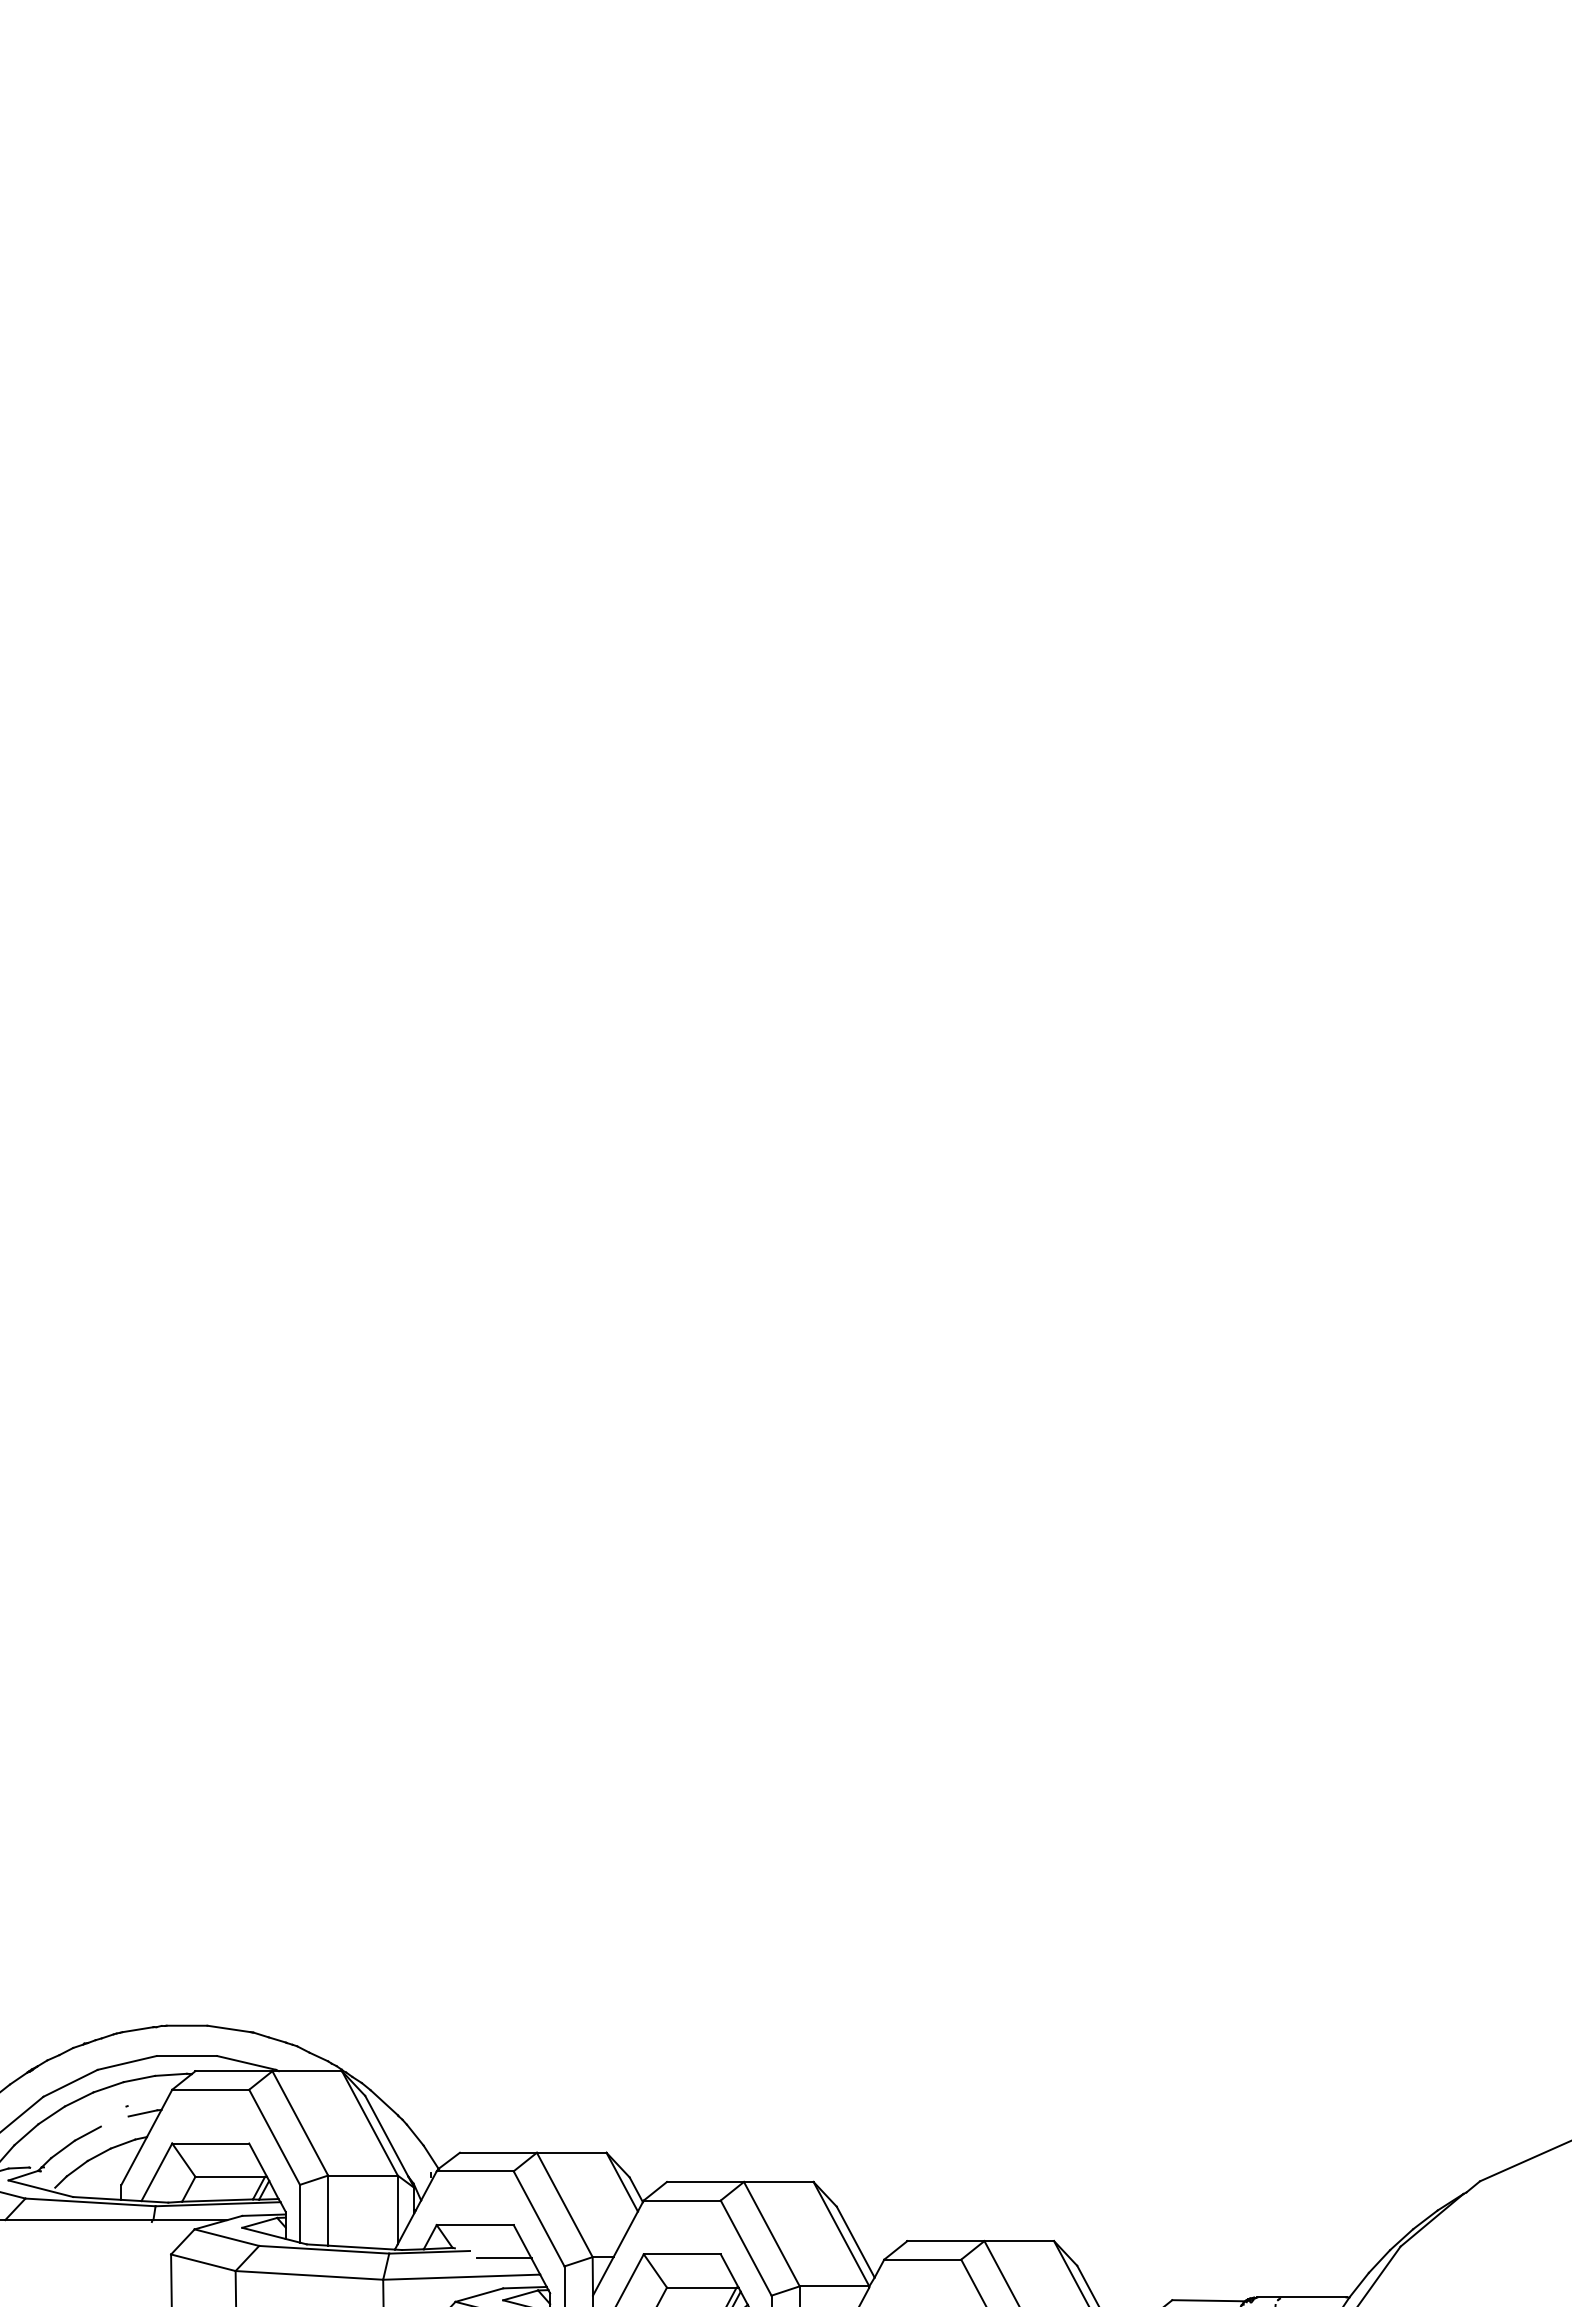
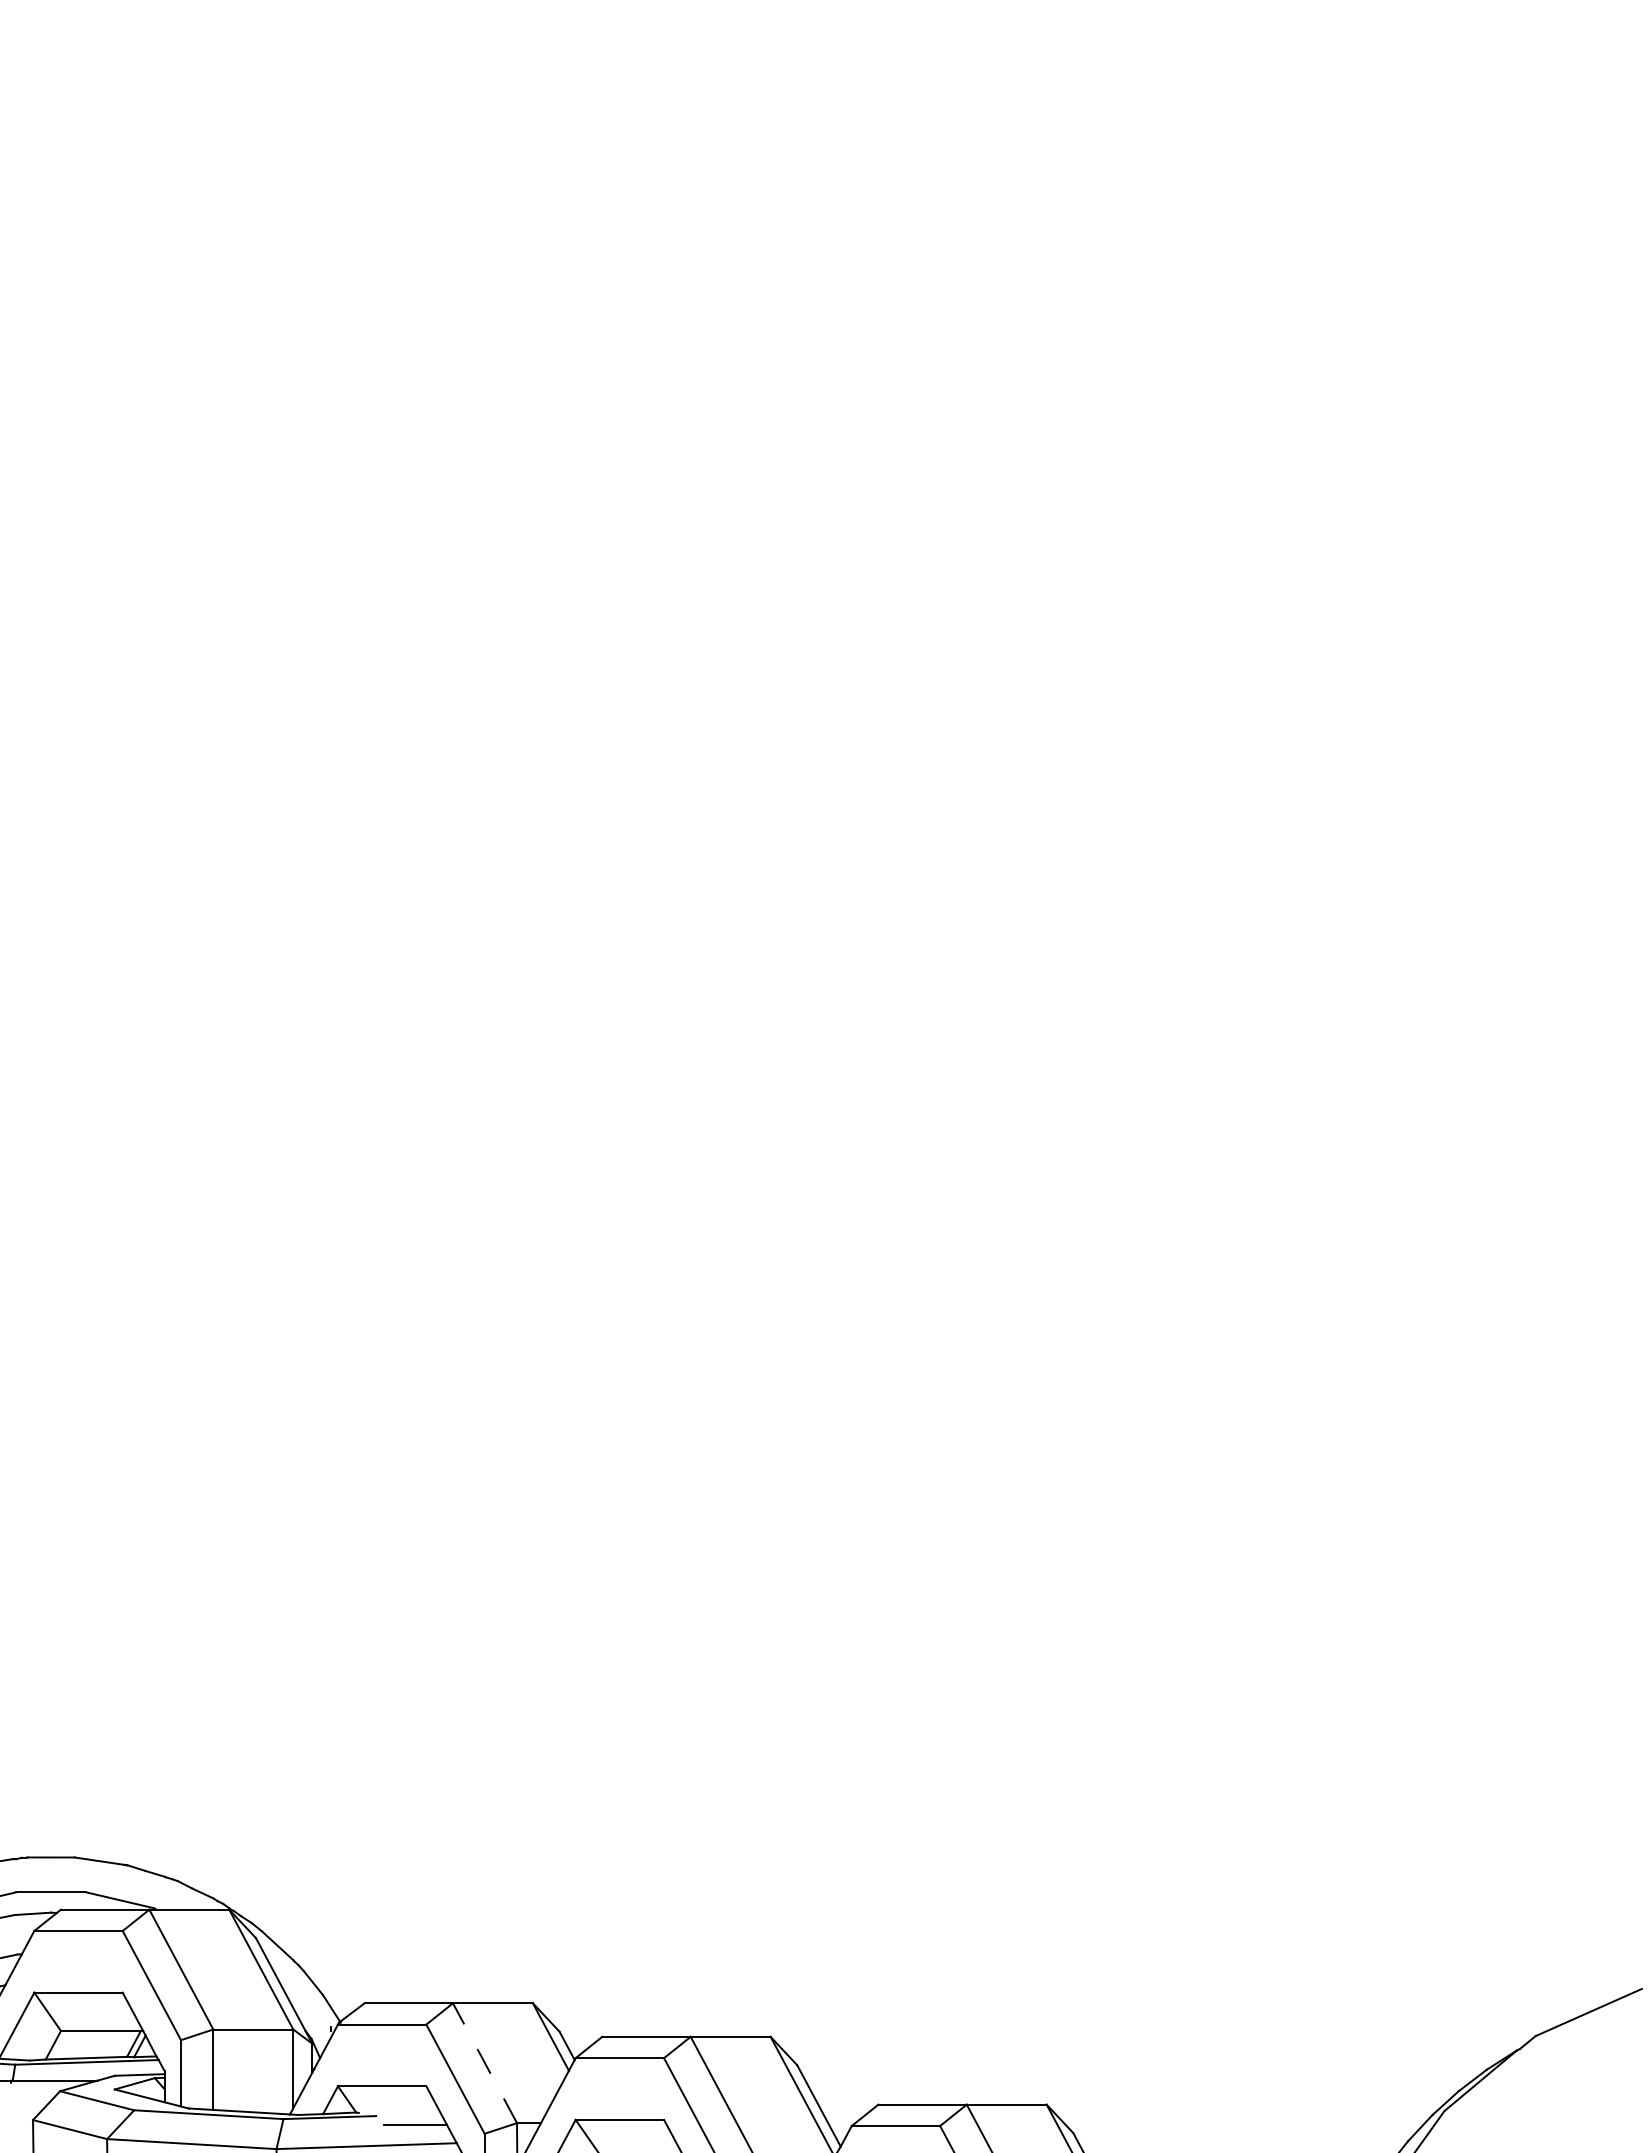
line: (564, 2204) -> (484, 2062), solid -> dashed

